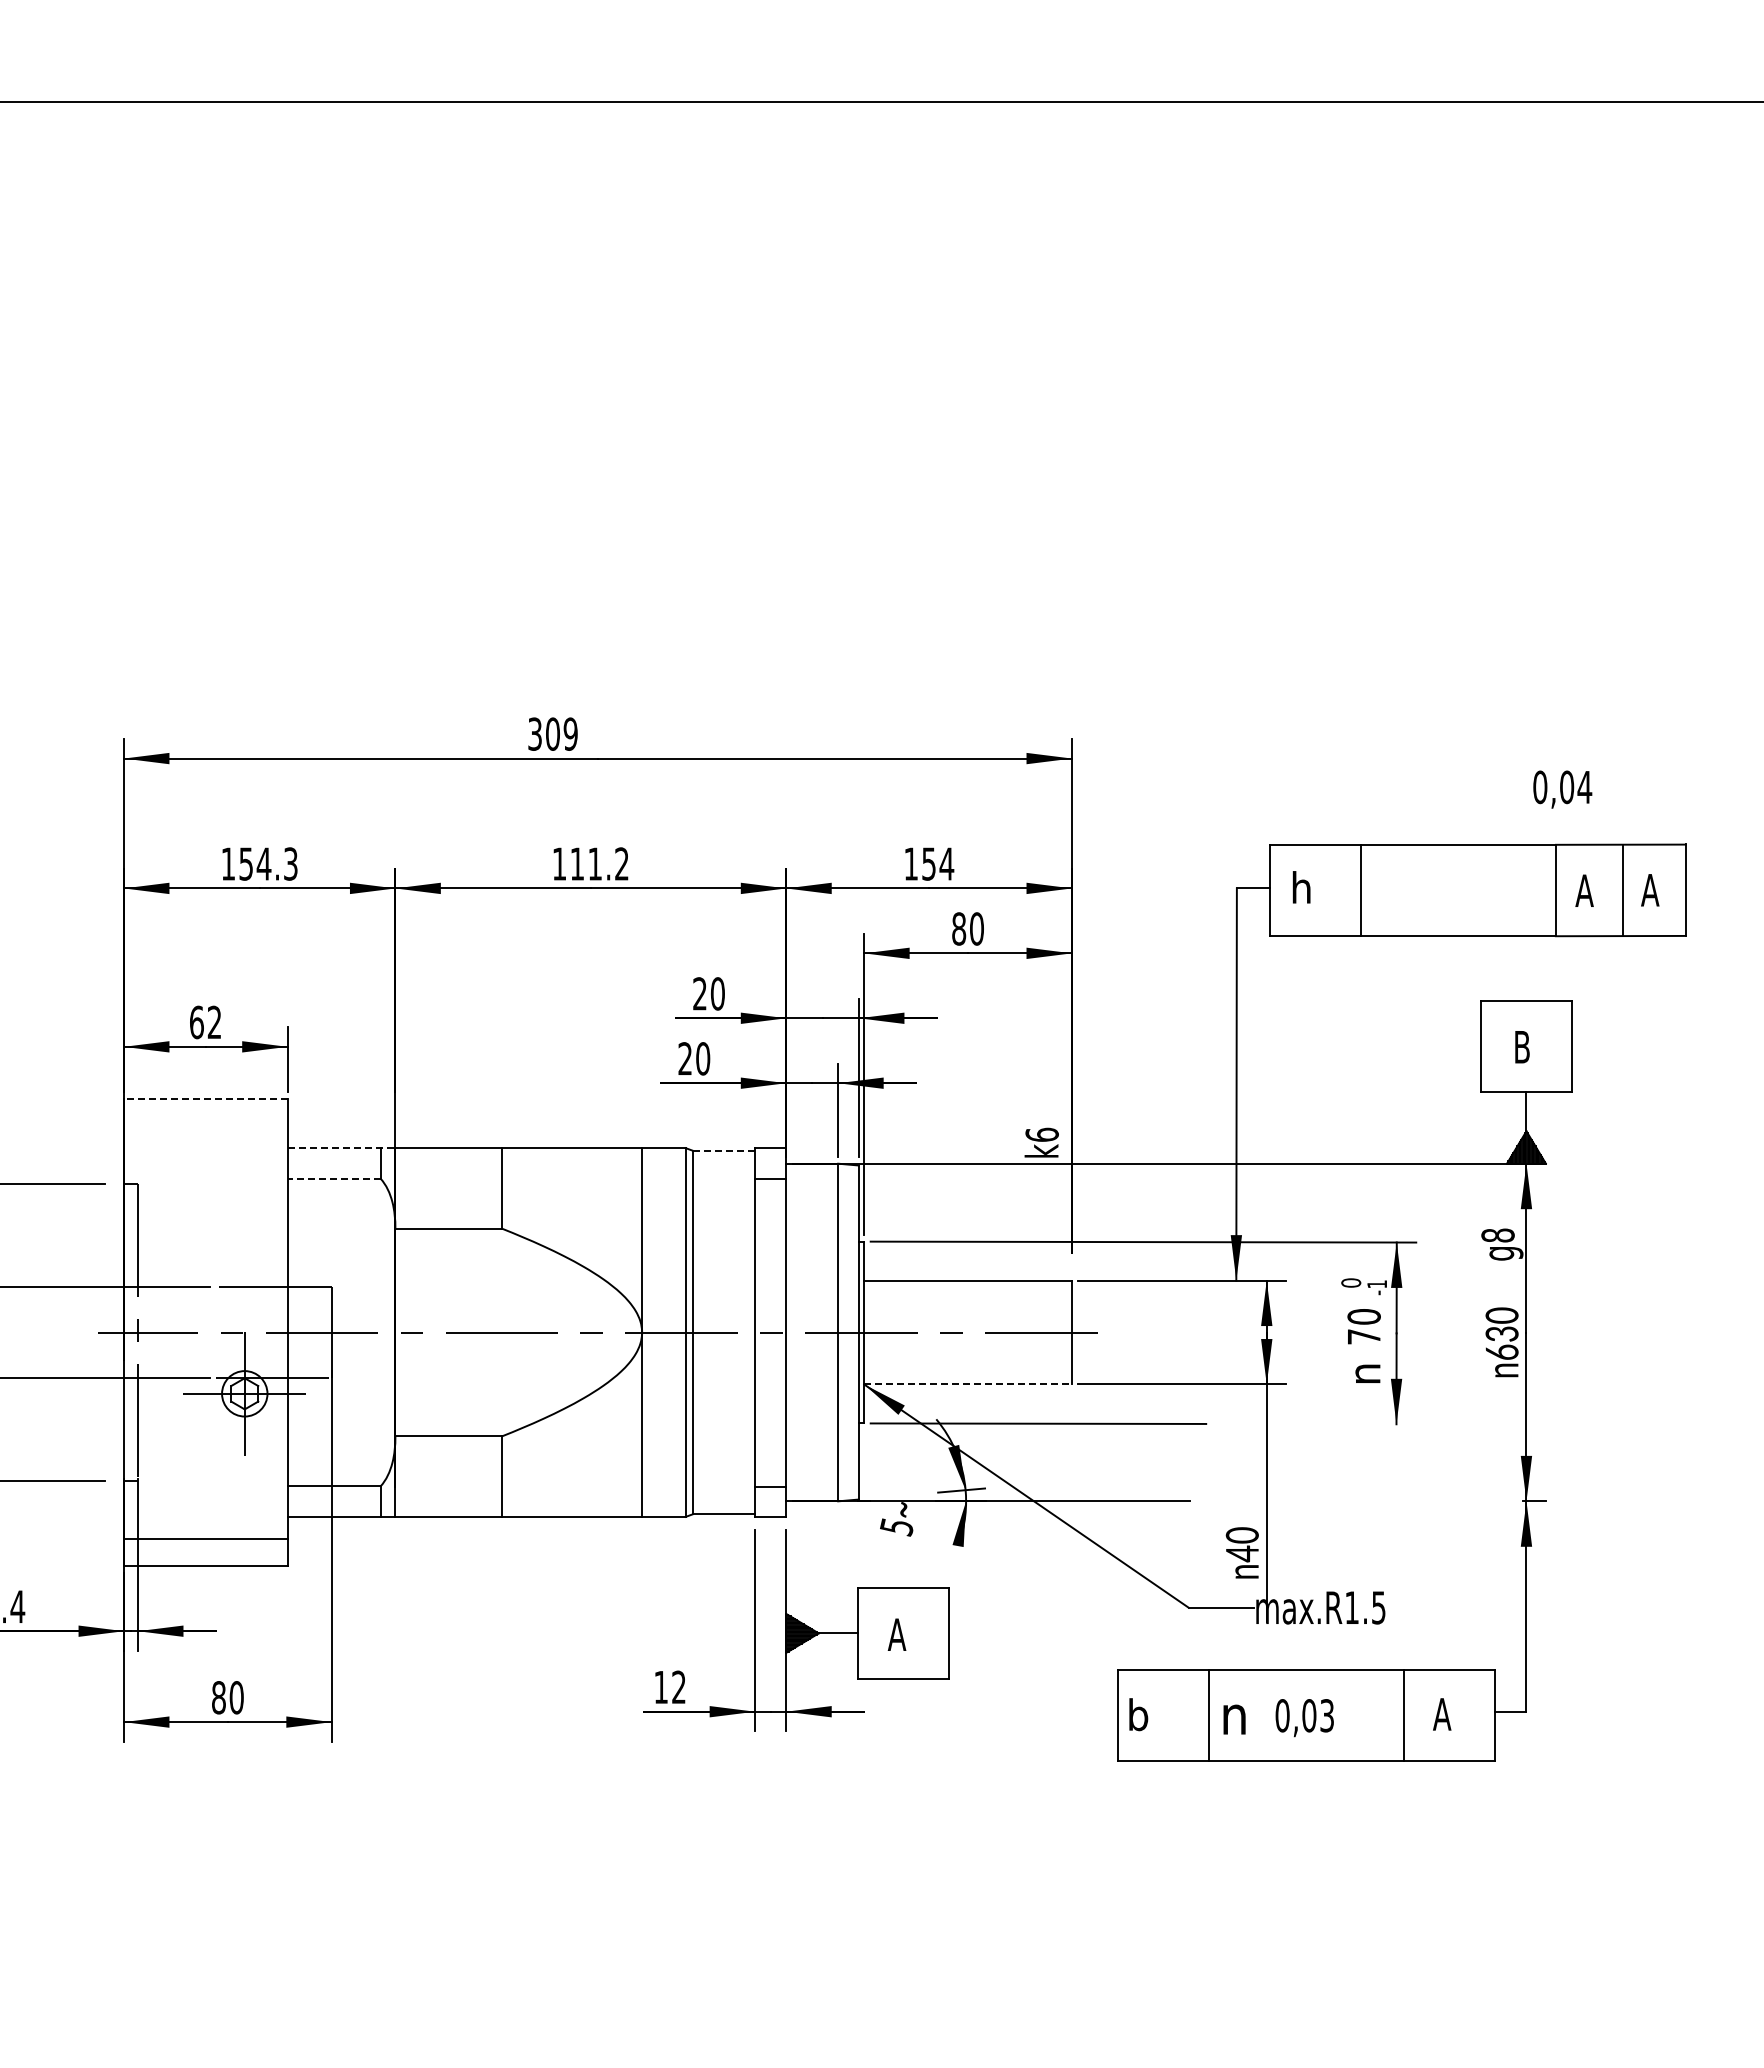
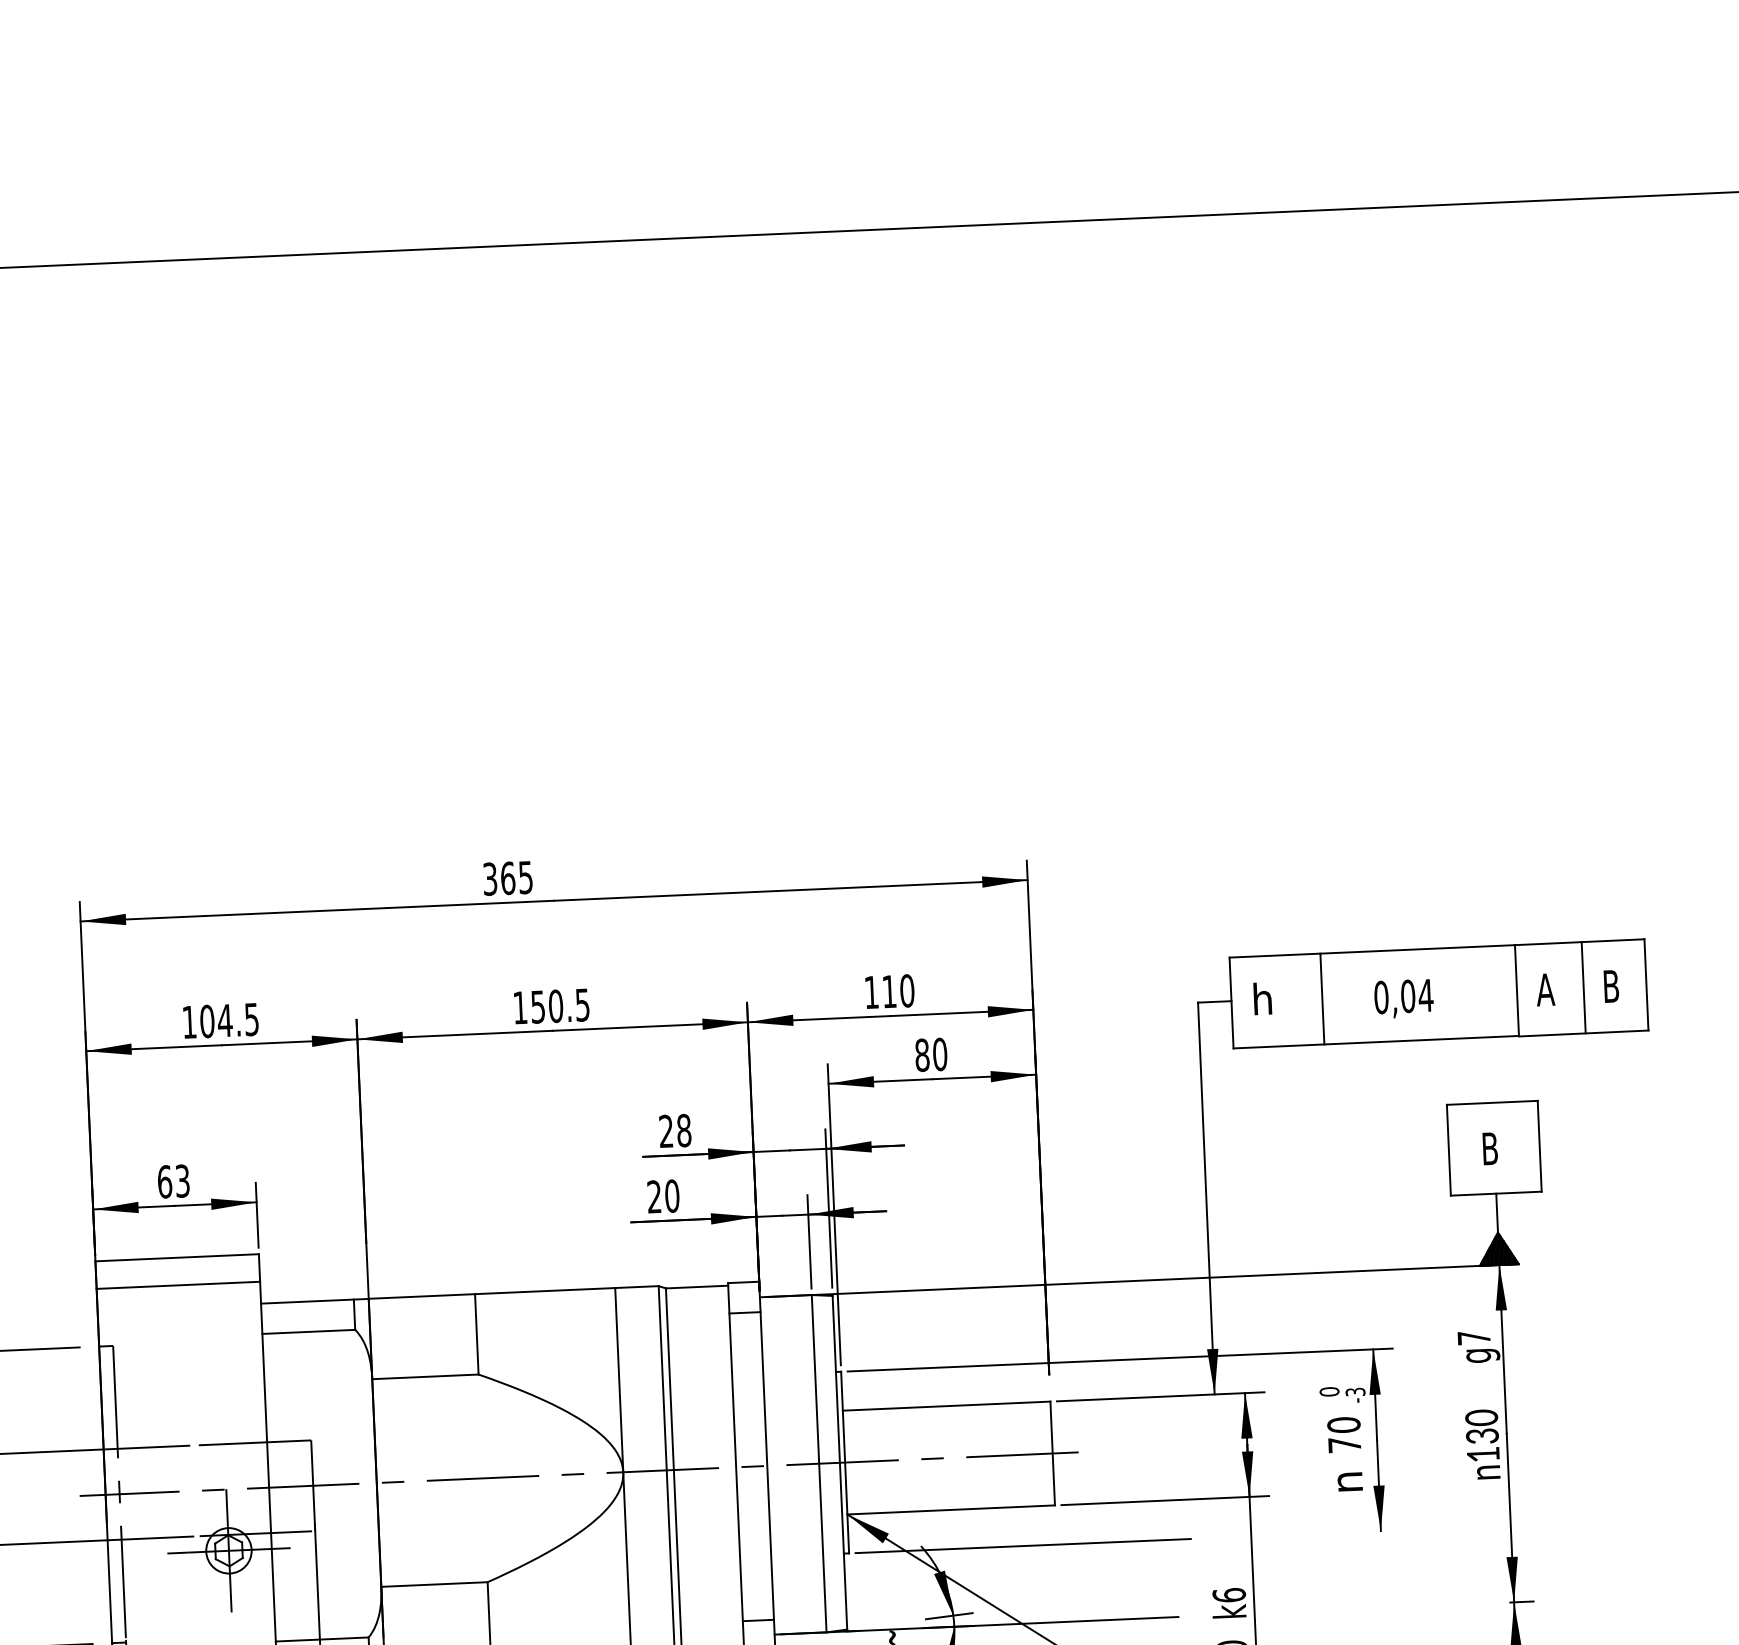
text: (561, 733) -> (516, 877), 309 -> 365
text: (1562, 789) -> (1403, 998), moved
text: (268, 863) -> (229, 1019), 154.3 -> 104.5
text: (599, 863) -> (560, 1005), 111.2 -> 150.5
text: (938, 863) -> (898, 990), 154 -> 110
text: (1650, 890) -> (1611, 986), A -> B
text: (717, 993) -> (683, 1130), 20 -> 28
text: (214, 1022) -> (182, 1181), 62 -> 63
line: (205, 1098) -> (176, 1257), dashed -> solid
line: (205, 1126) -> (178, 1285), added
text: (1041, 1142) -> (1228, 1602), moved
line: (341, 1148) -> (314, 1301), dashed -> solid
line: (724, 1150) -> (697, 1286), dashed -> solid
line: (333, 1178) -> (308, 1331), dashed -> solid
text: (1497, 1235) -> (1473, 1338), g8 -> g7
text: (1377, 1284) -> (1355, 1392), -1 -> -3
text: (1501, 1351) -> (1482, 1453), 630 -> 130
line: (968, 1384) -> (951, 1509), dashed -> solid

